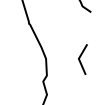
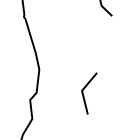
line: (80, 59) -> (84, 92), moved

